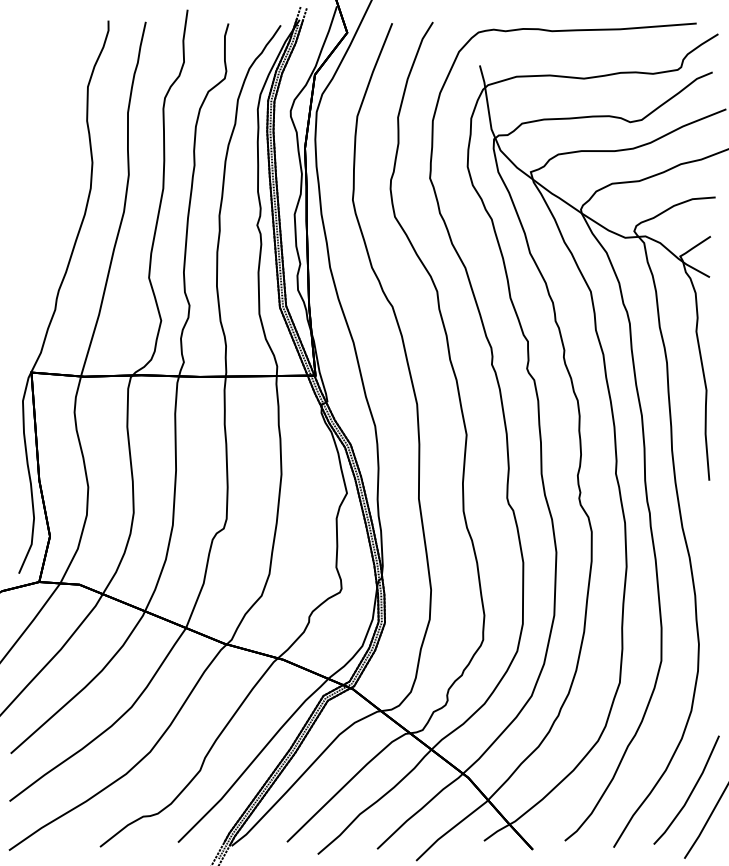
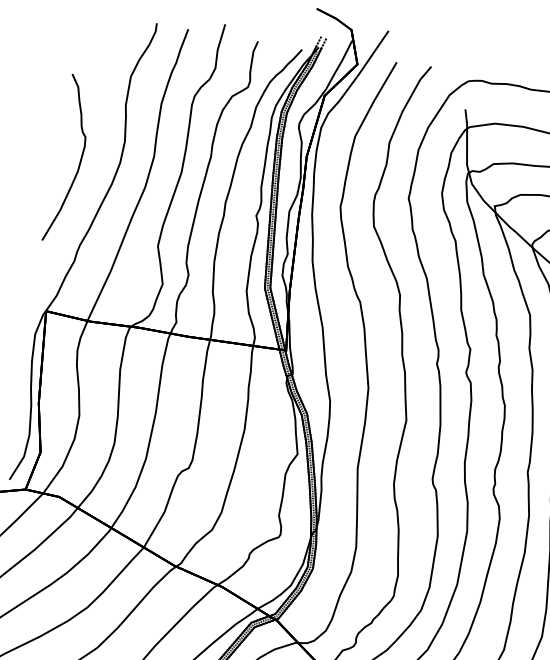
curve: (43, 194) -> (79, 162), added

